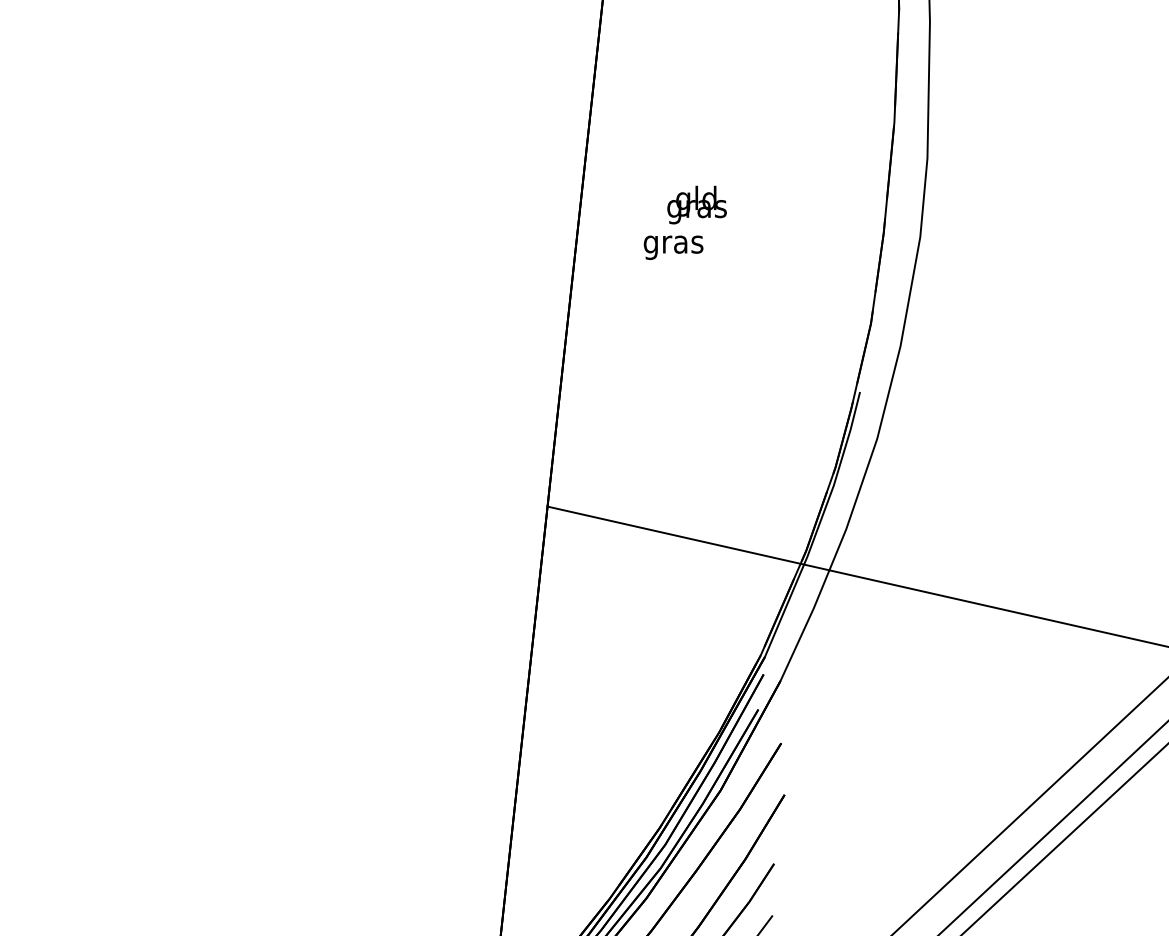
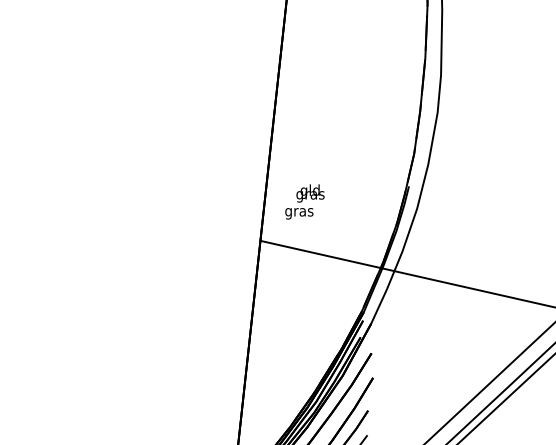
text: (684, 221) -> (304, 201), moved

